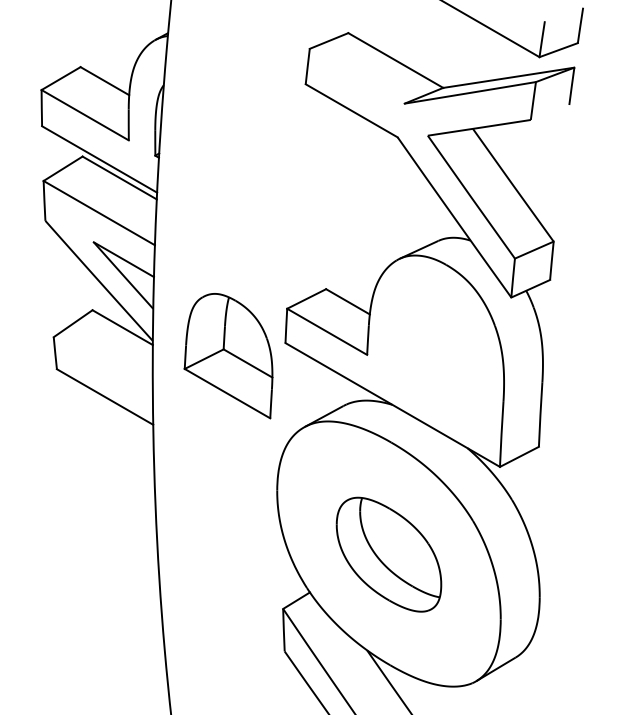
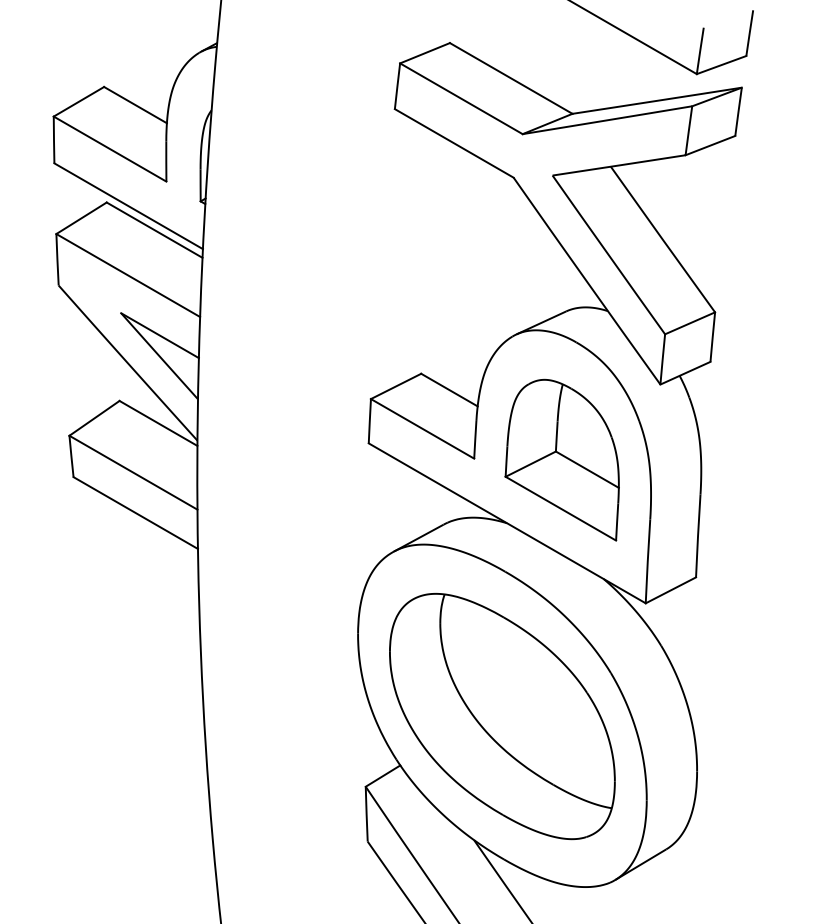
line: (357, 76) -> (461, 98), added
line: (550, 112) -> (710, 145), added
part: (228, 355) -> (561, 459), moved
line: (103, 365) -> (133, 472), added
part: (389, 554) -> (502, 716), size x1.67

